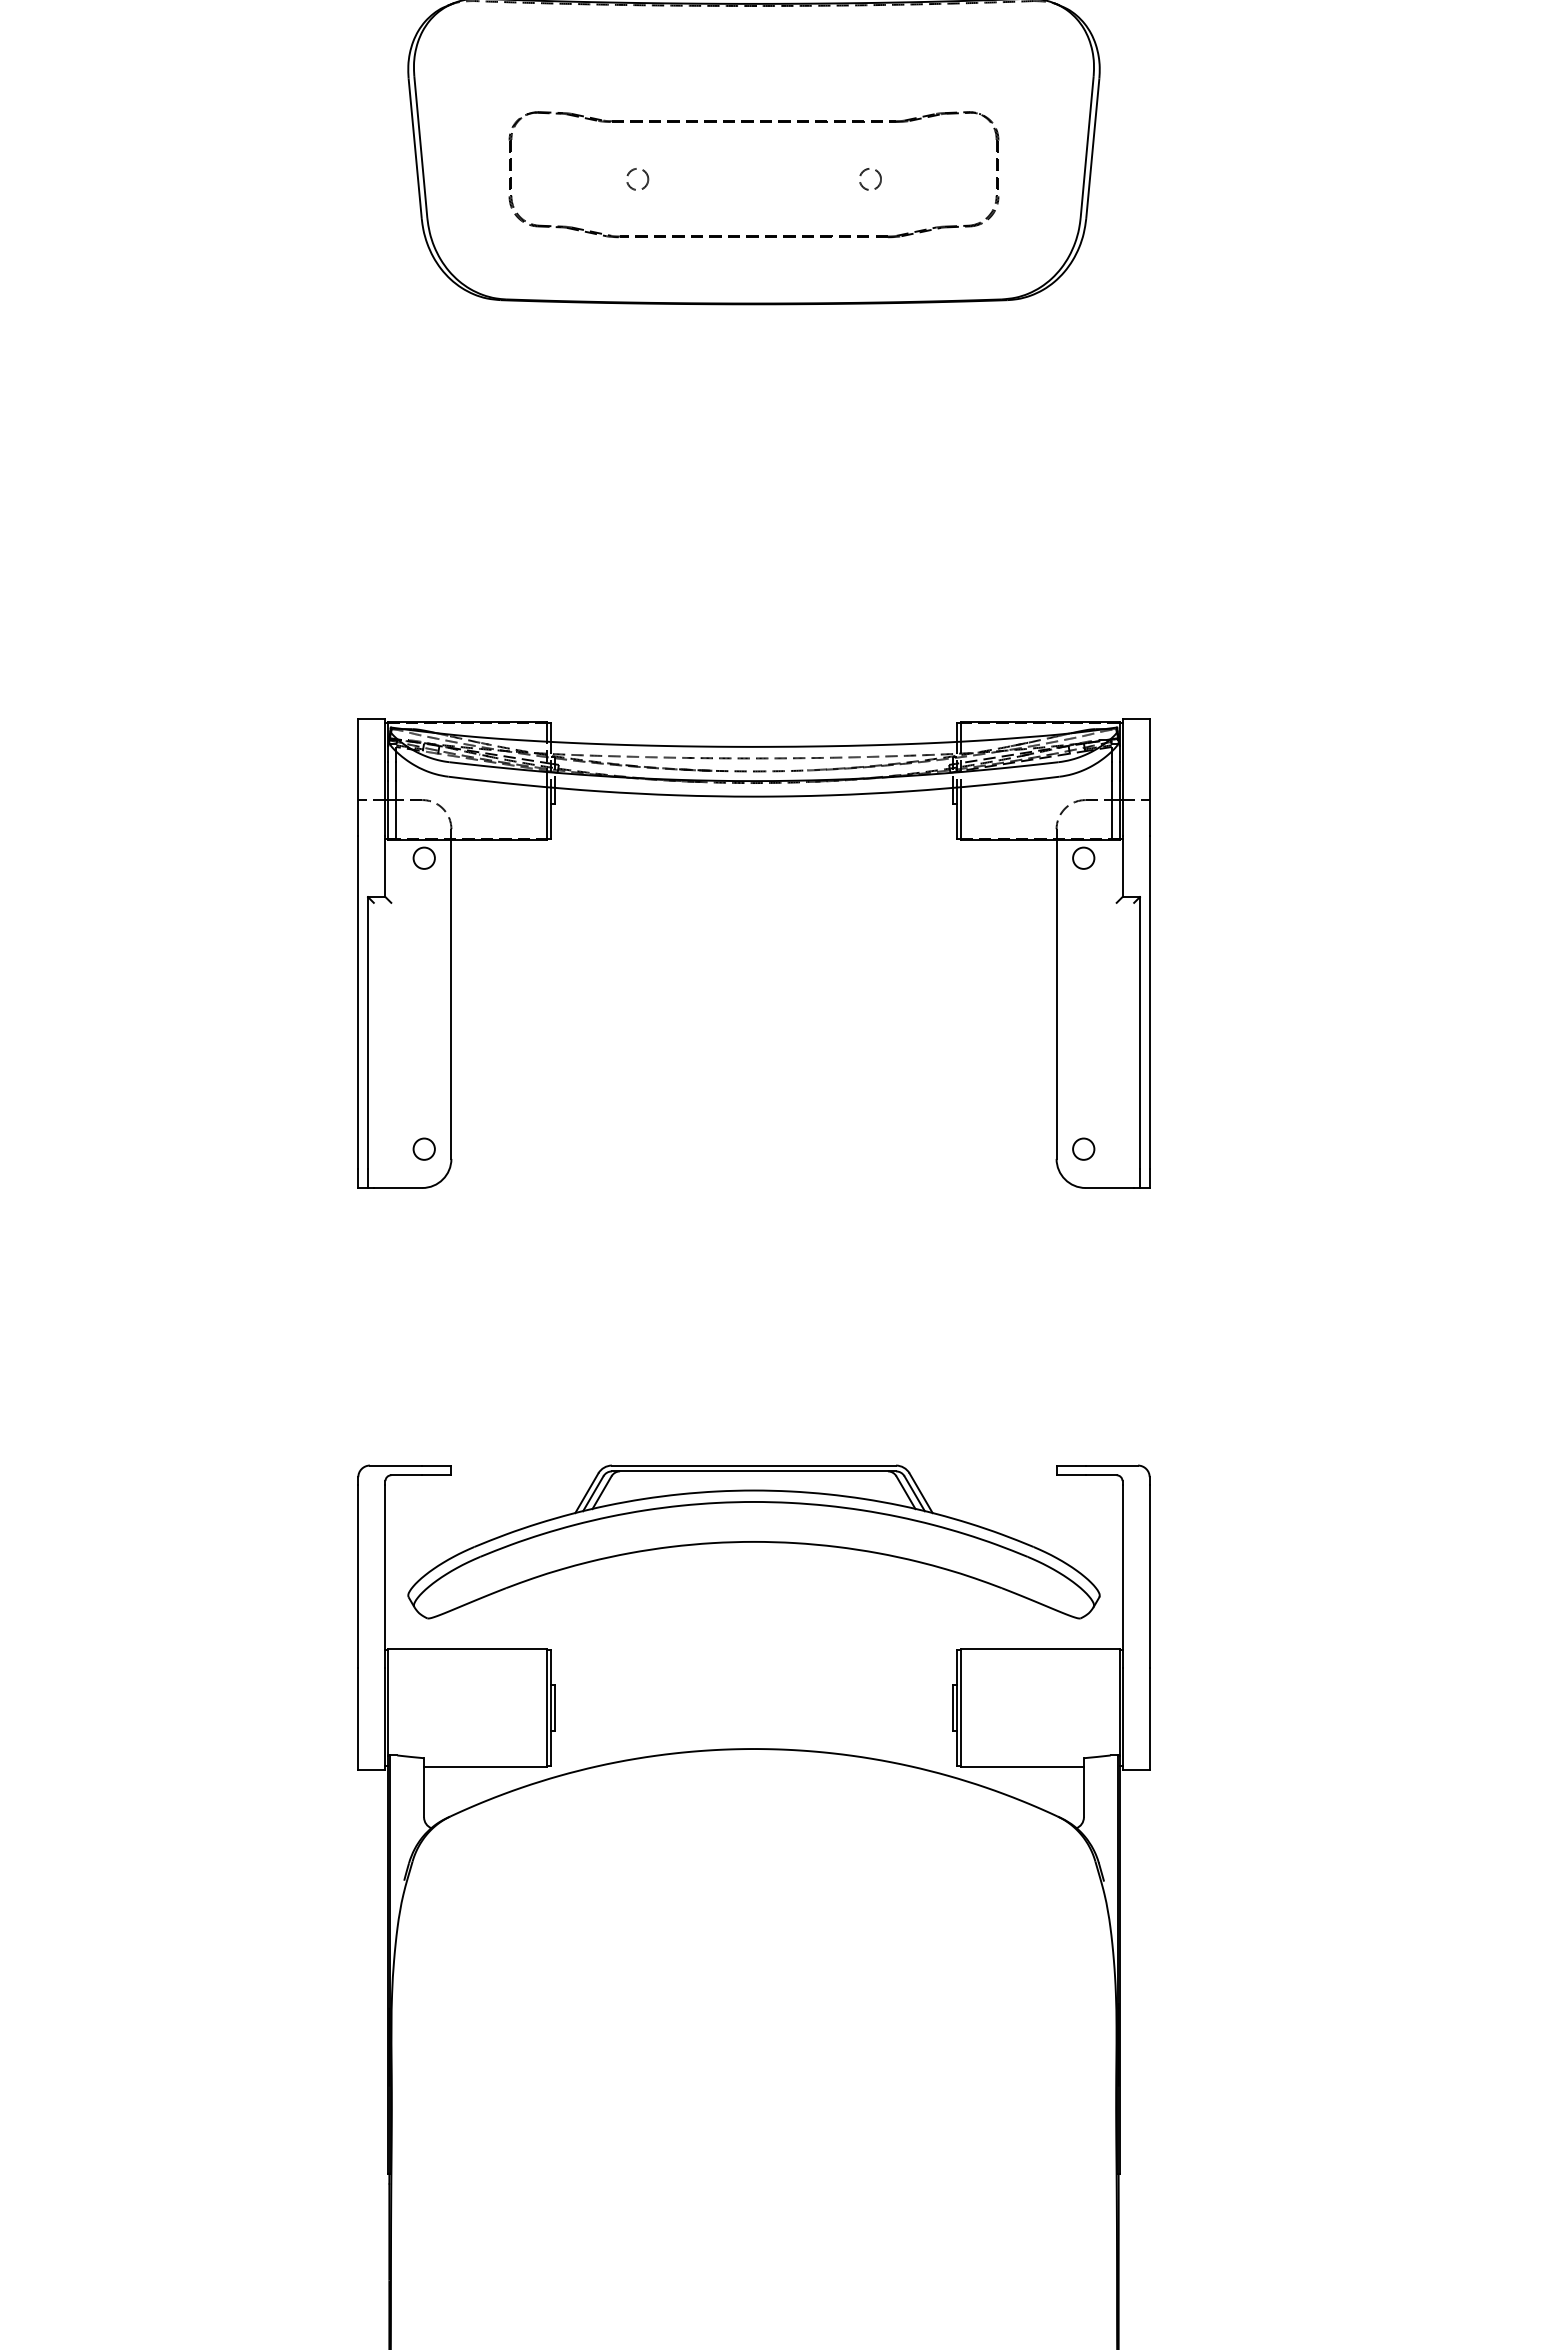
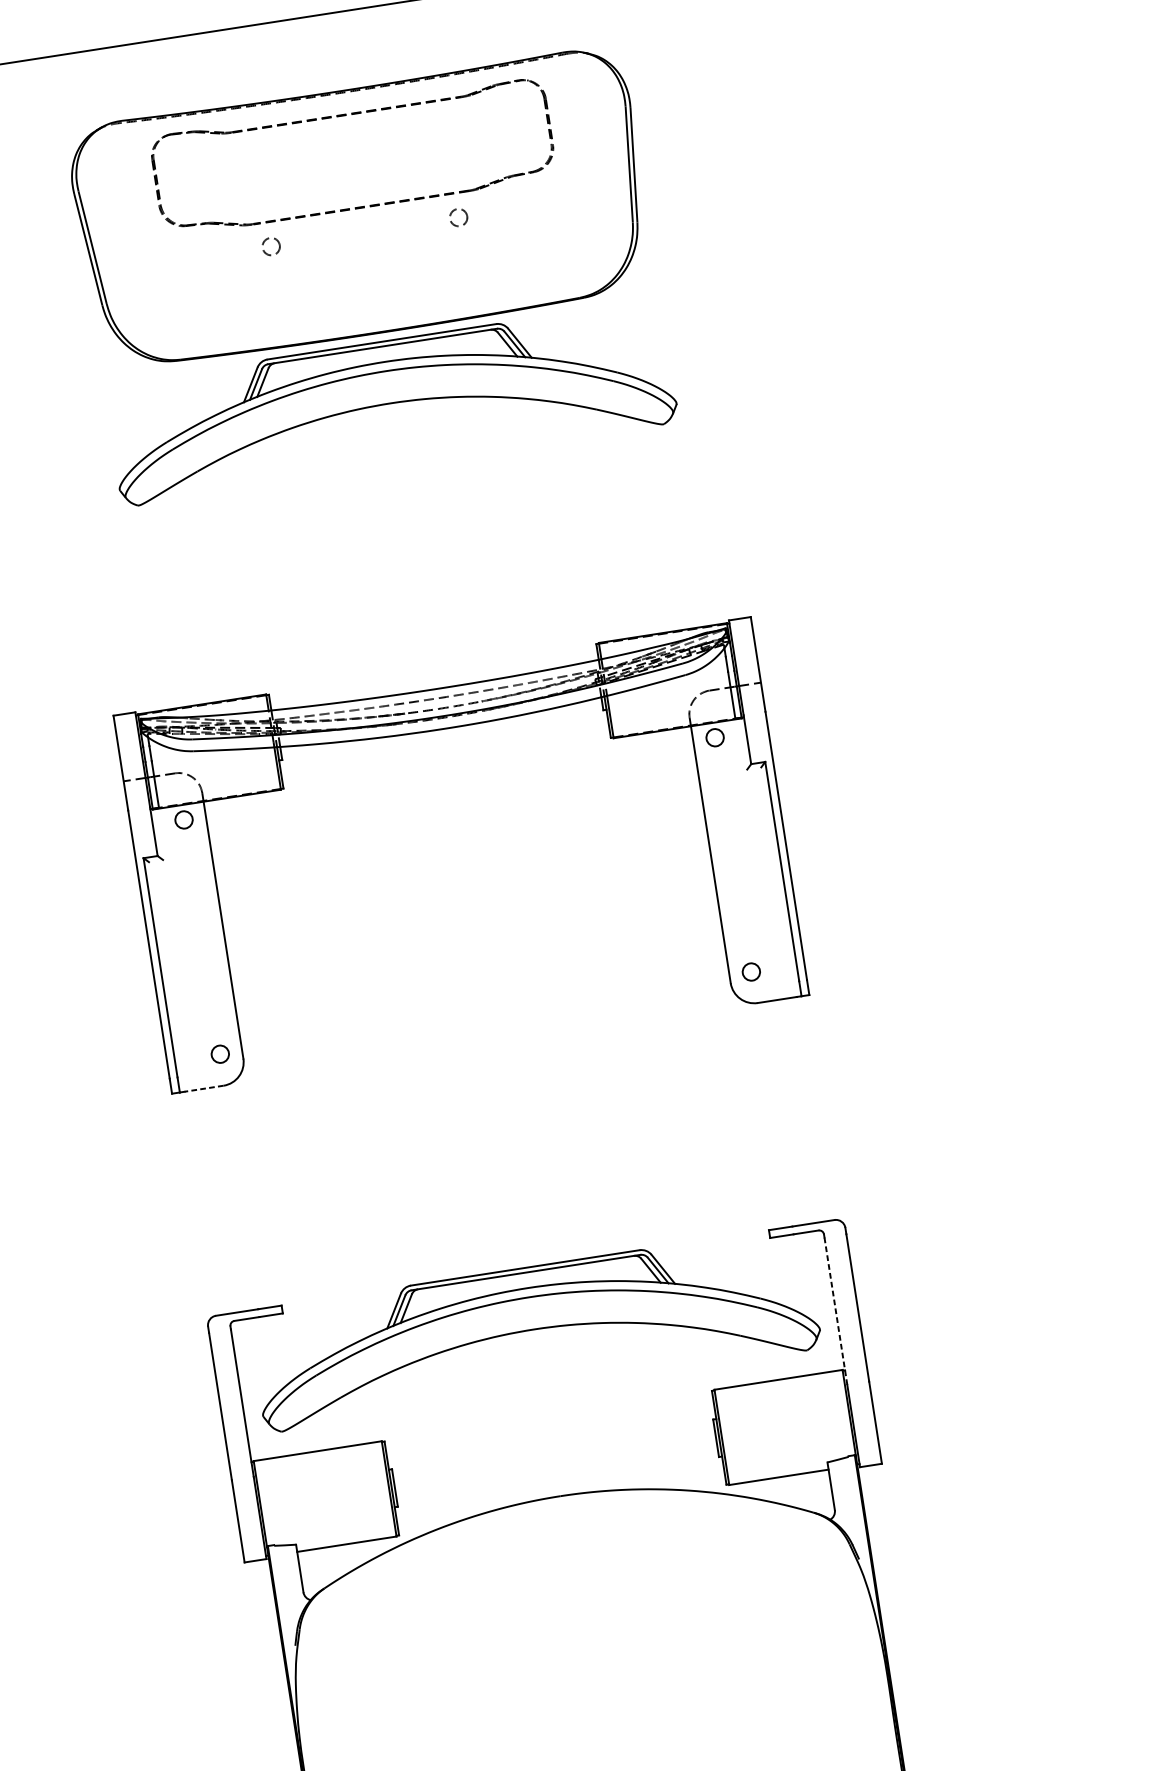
part: (753, 122) -> (346, 115), moved
part: (753, 391) -> (391, 403), added
line: (397, 1188) -> (203, 1089), solid -> dashed
line: (1122, 1576) -> (835, 1311), solid -> dashed

